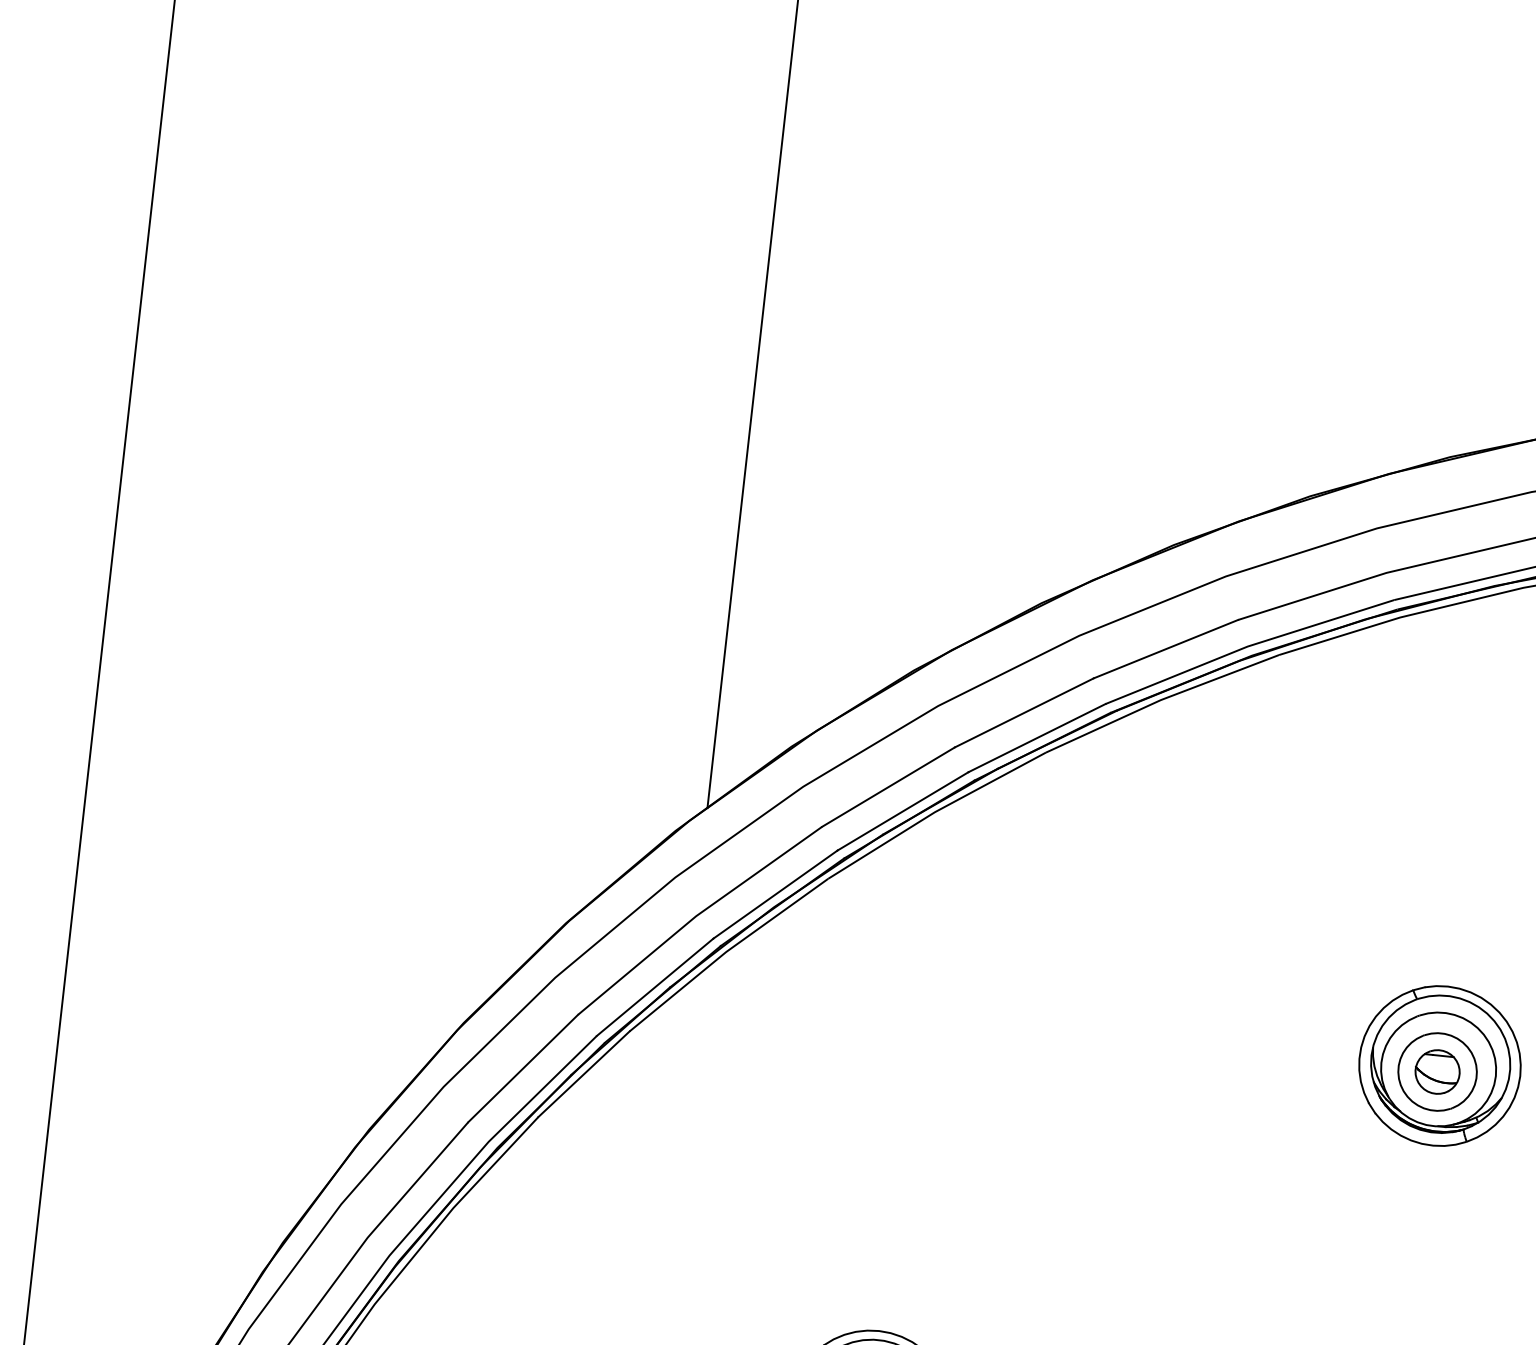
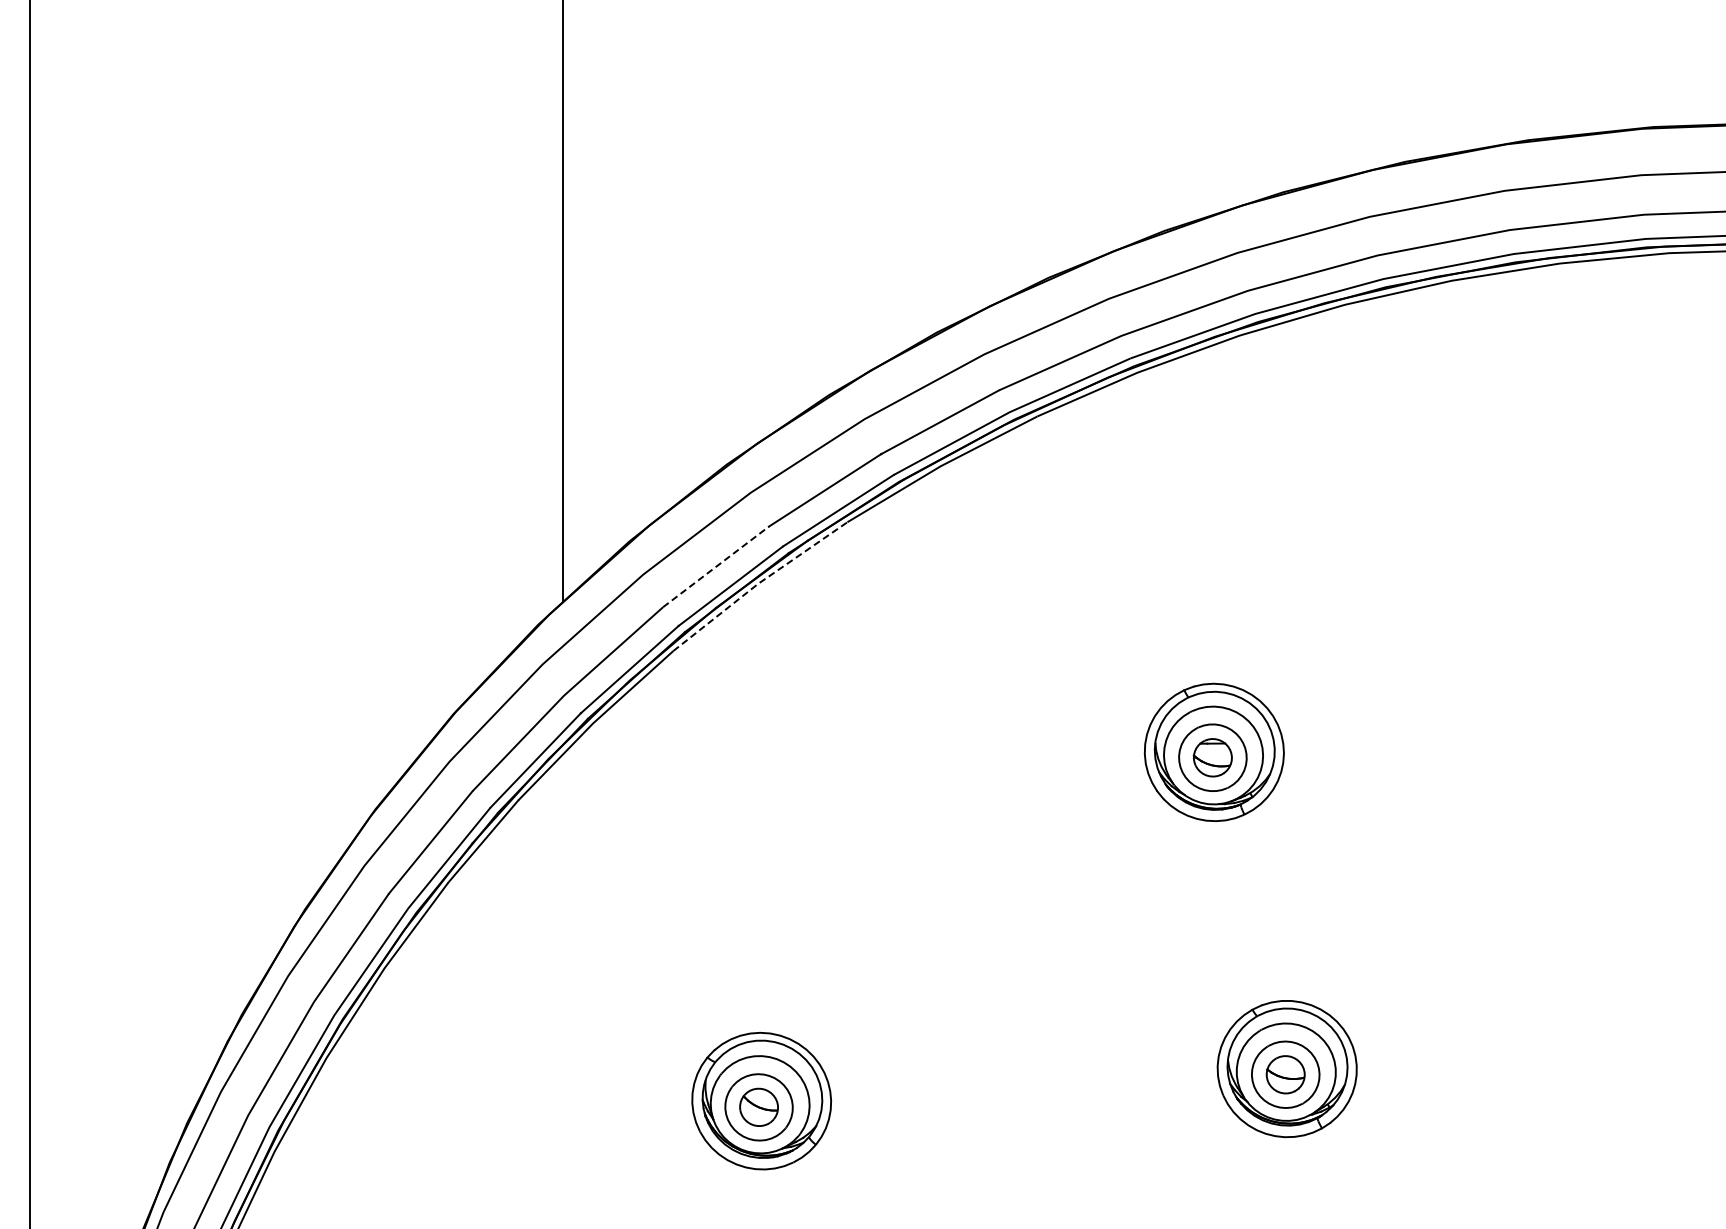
line: (889, 786) -> (716, 566), solid -> dashed
line: (935, 811) -> (758, 583), solid -> dashed

